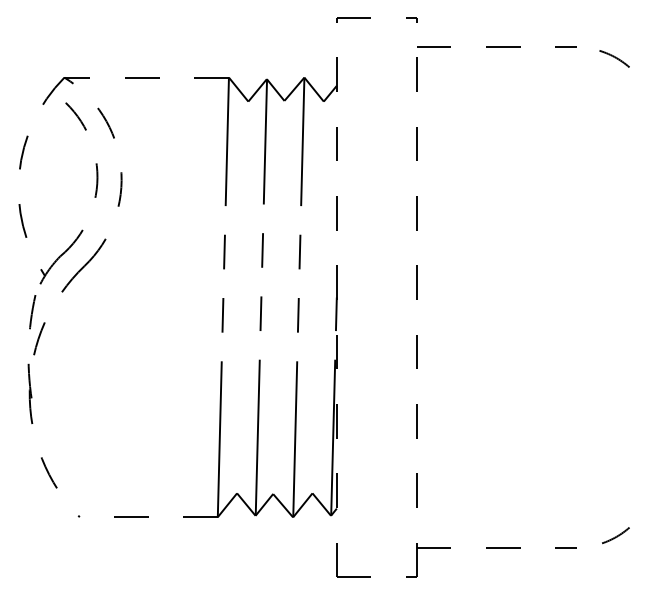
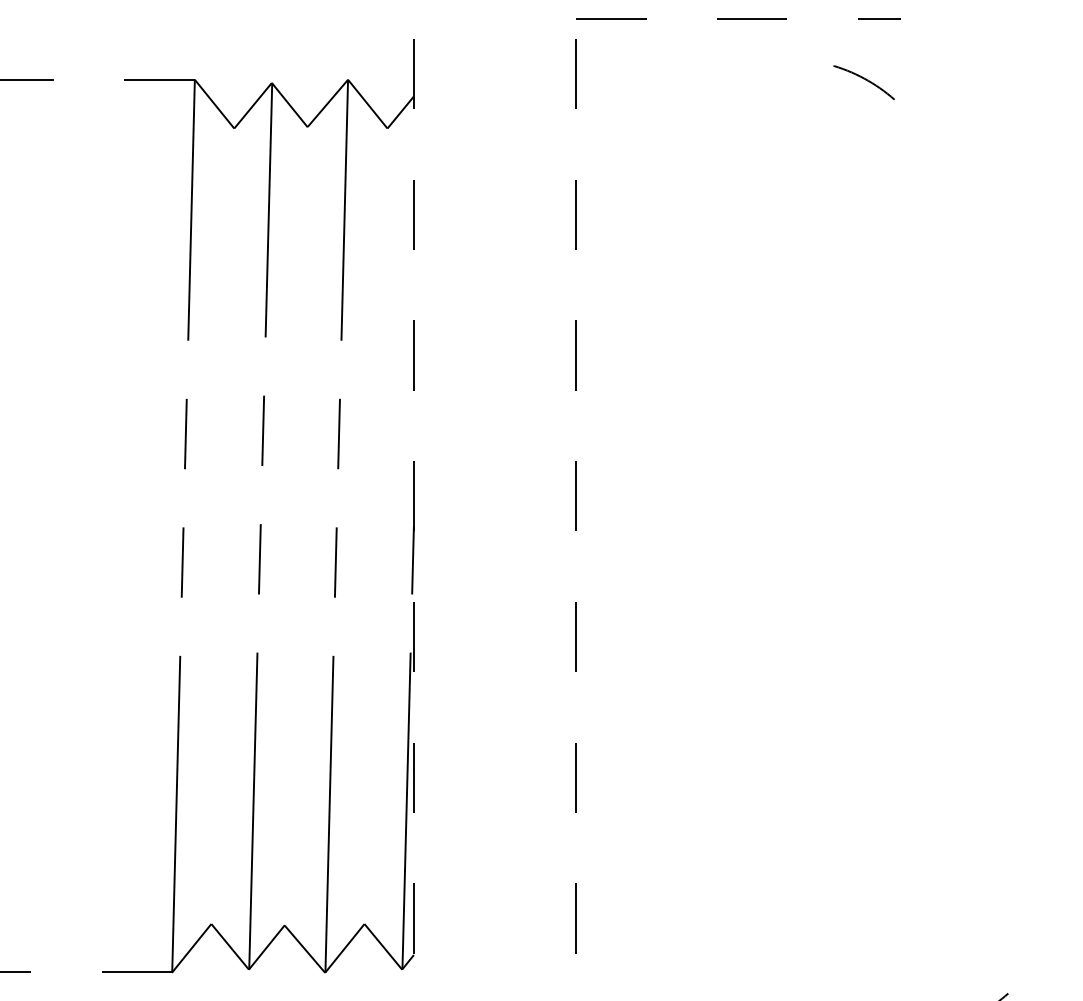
arc: (614, 57) -> (864, 79), moved

